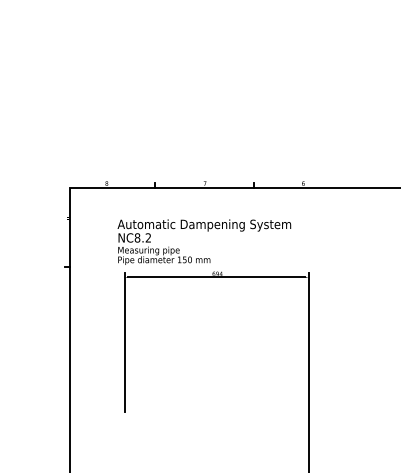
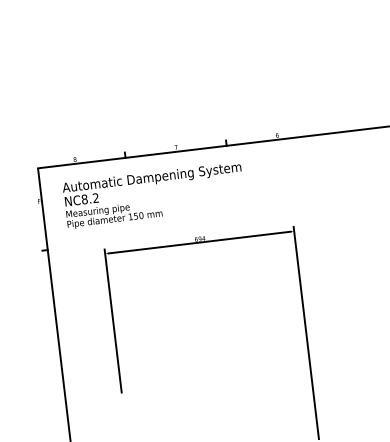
text: (204, 241) -> (154, 194), moved

